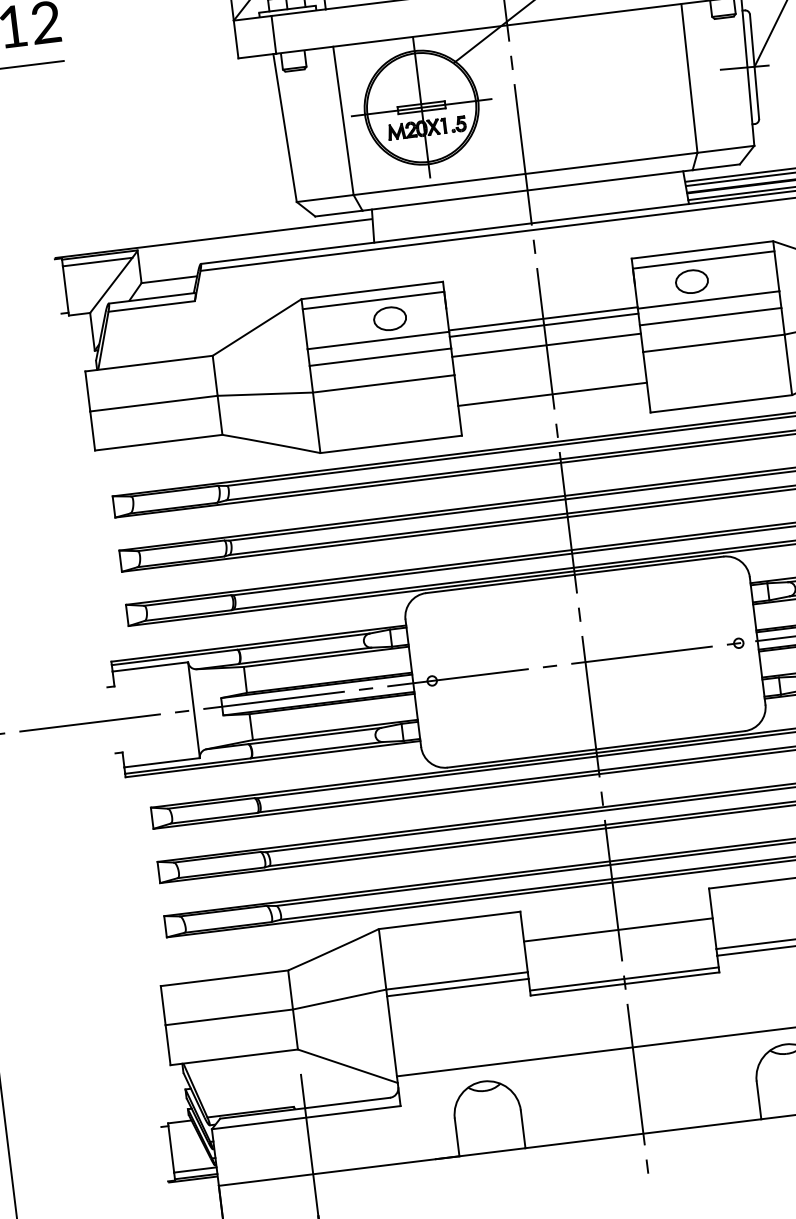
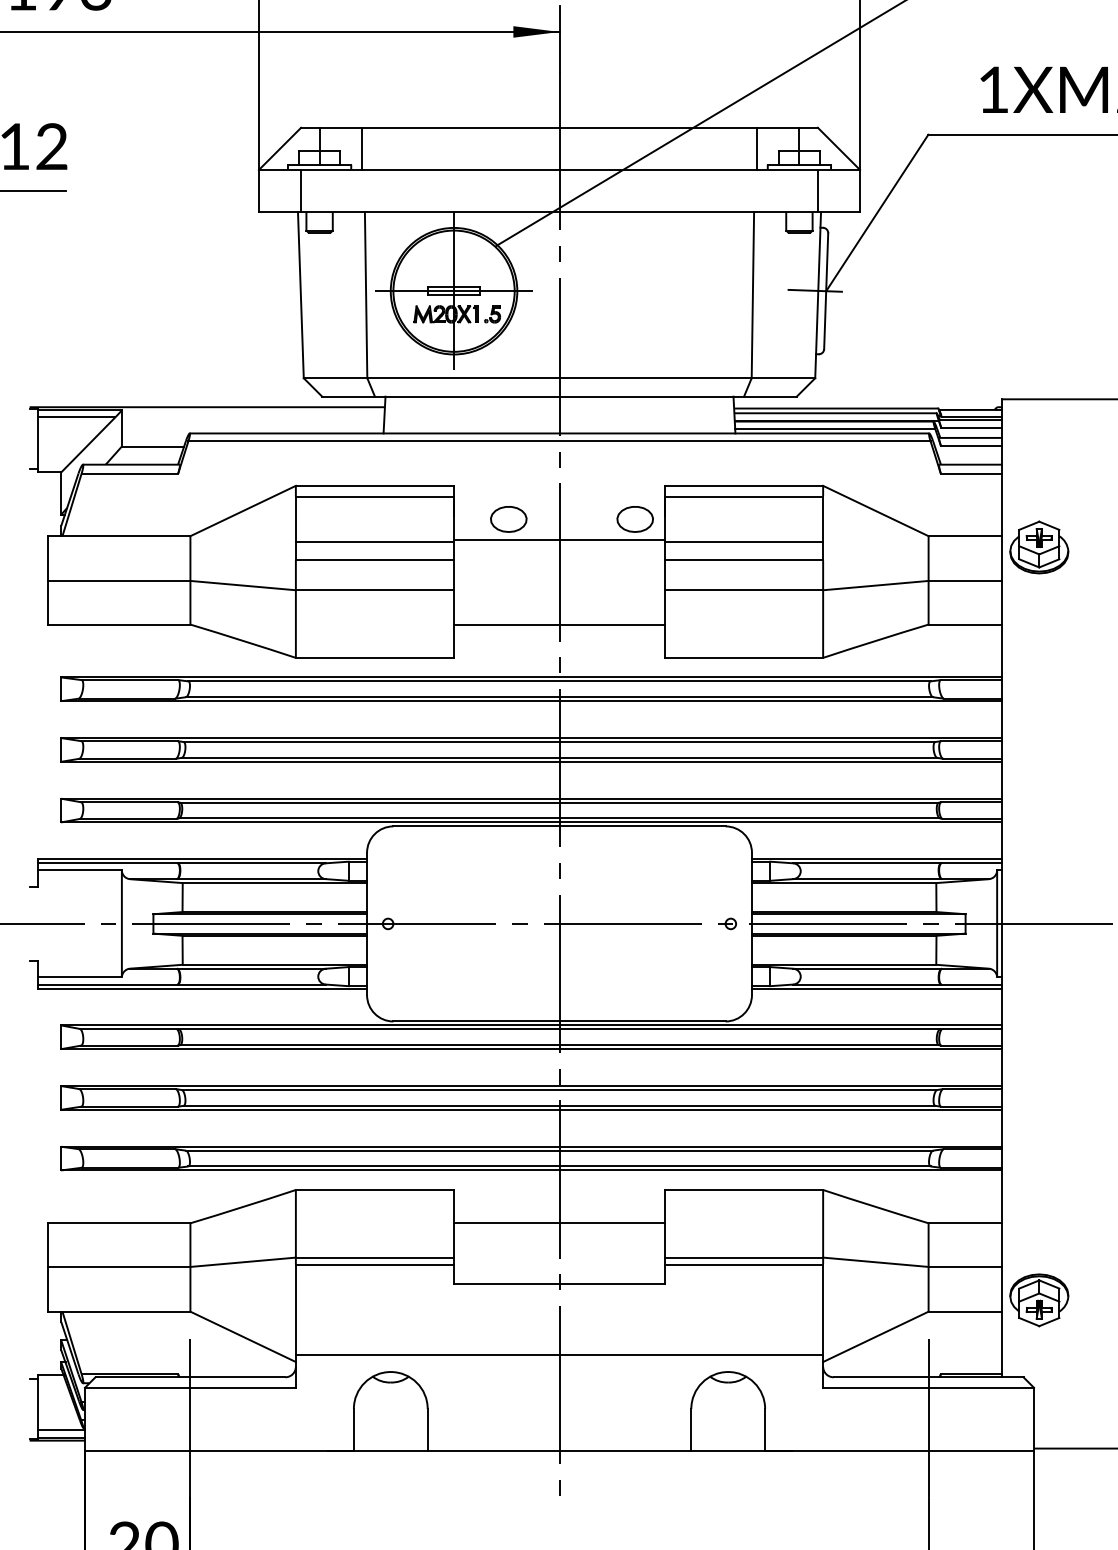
part: (691, 281) -> (634, 519), moved
part: (389, 318) -> (508, 519), moved
line: (544, 325) -> (559, 547), removed
line: (546, 345) -> (559, 569), removed
line: (624, 979) -> (559, 1278), removed

